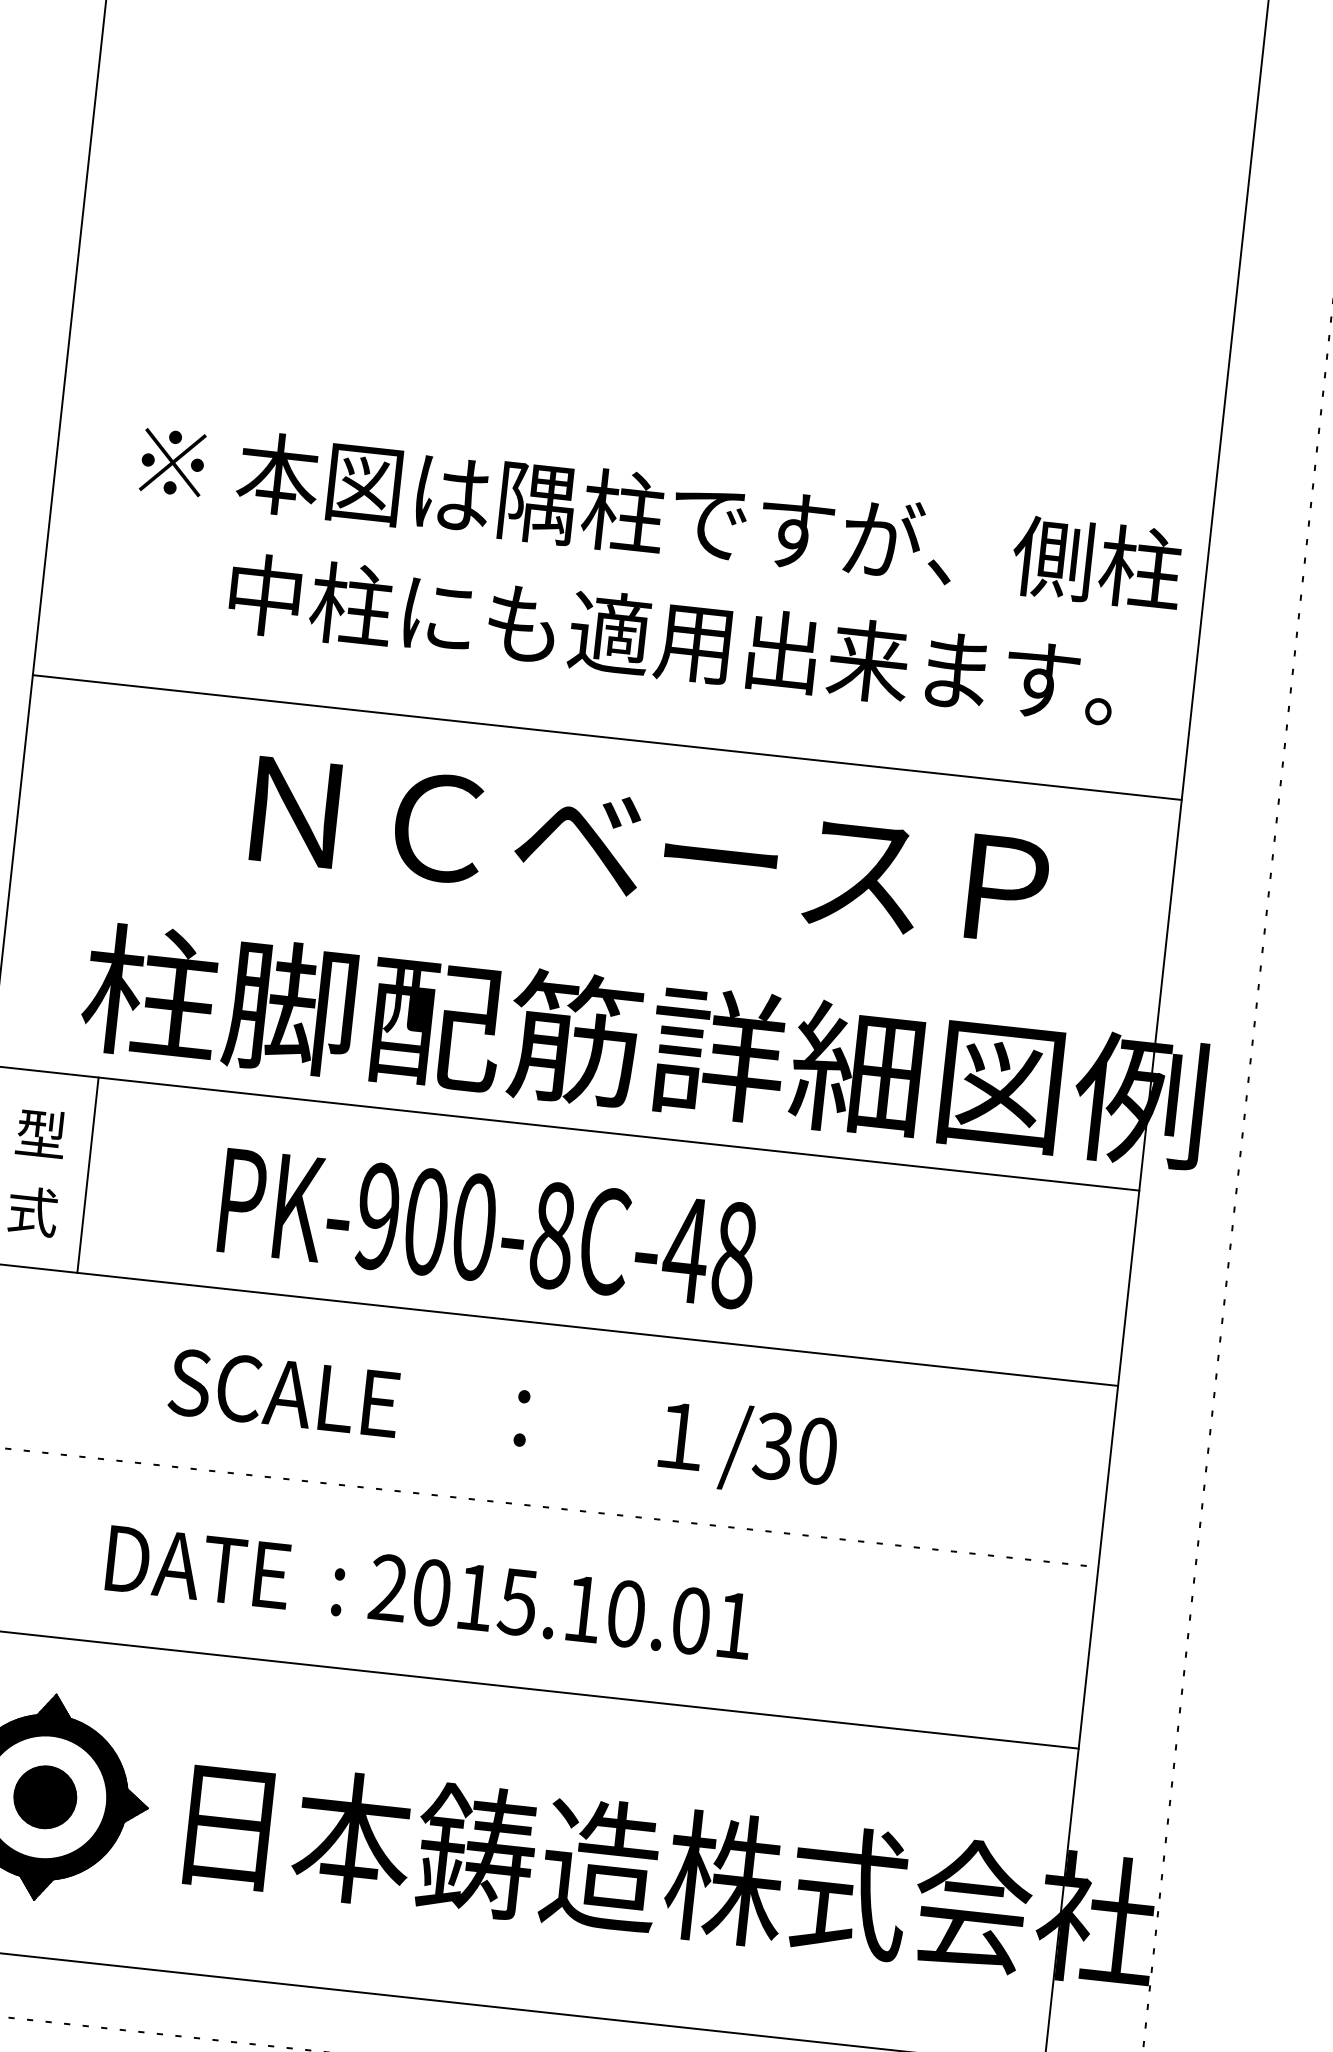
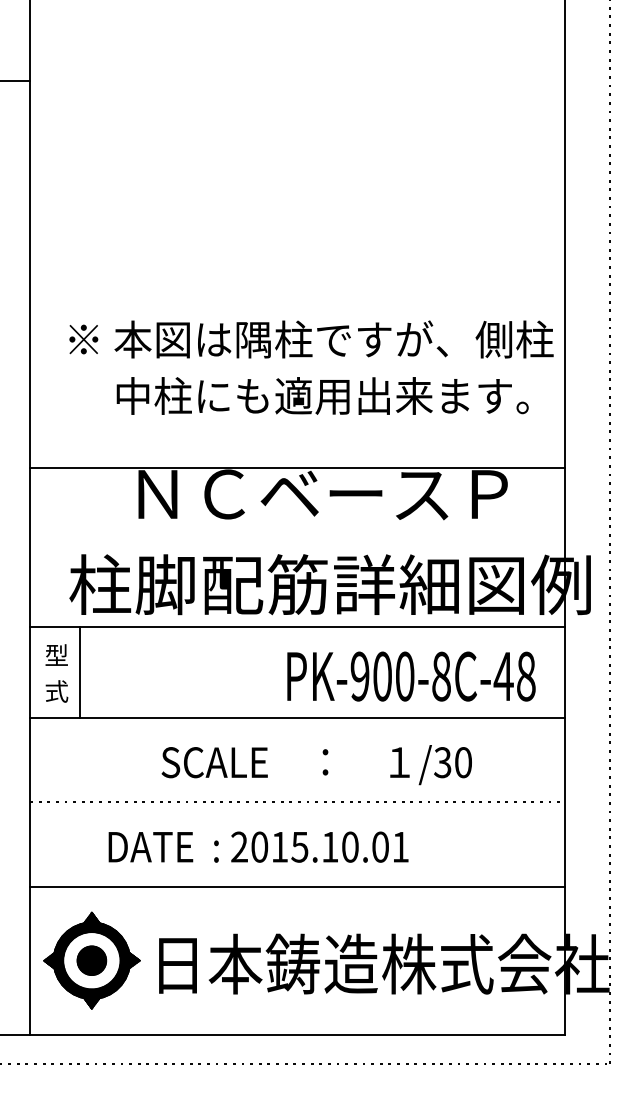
line: (606, 737) -> (297, 468), moved
text: (488, 1228) -> (411, 676), moved
text: (501, 1423) -> (316, 765), moved

